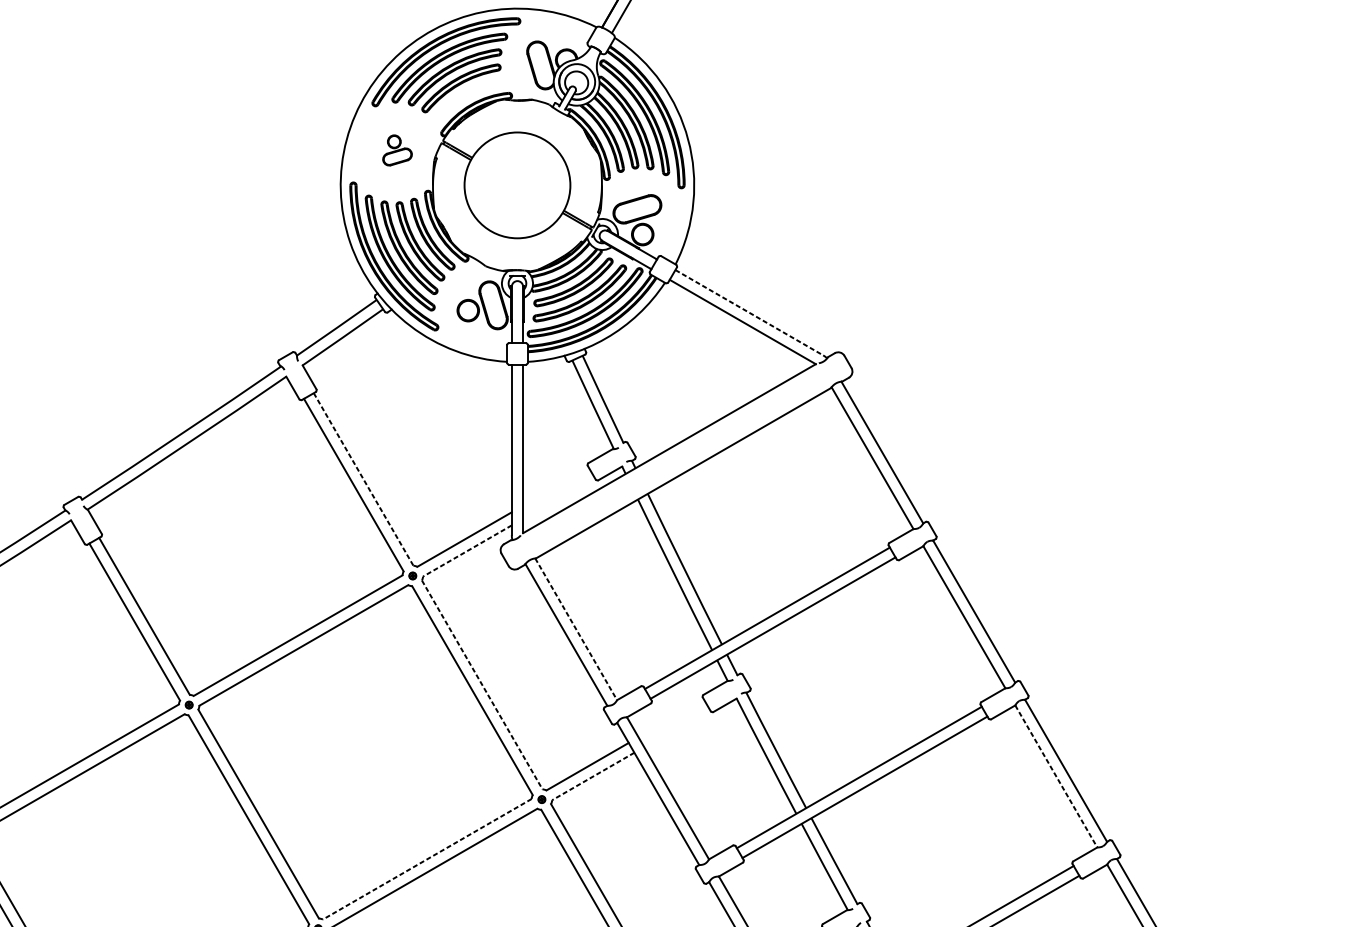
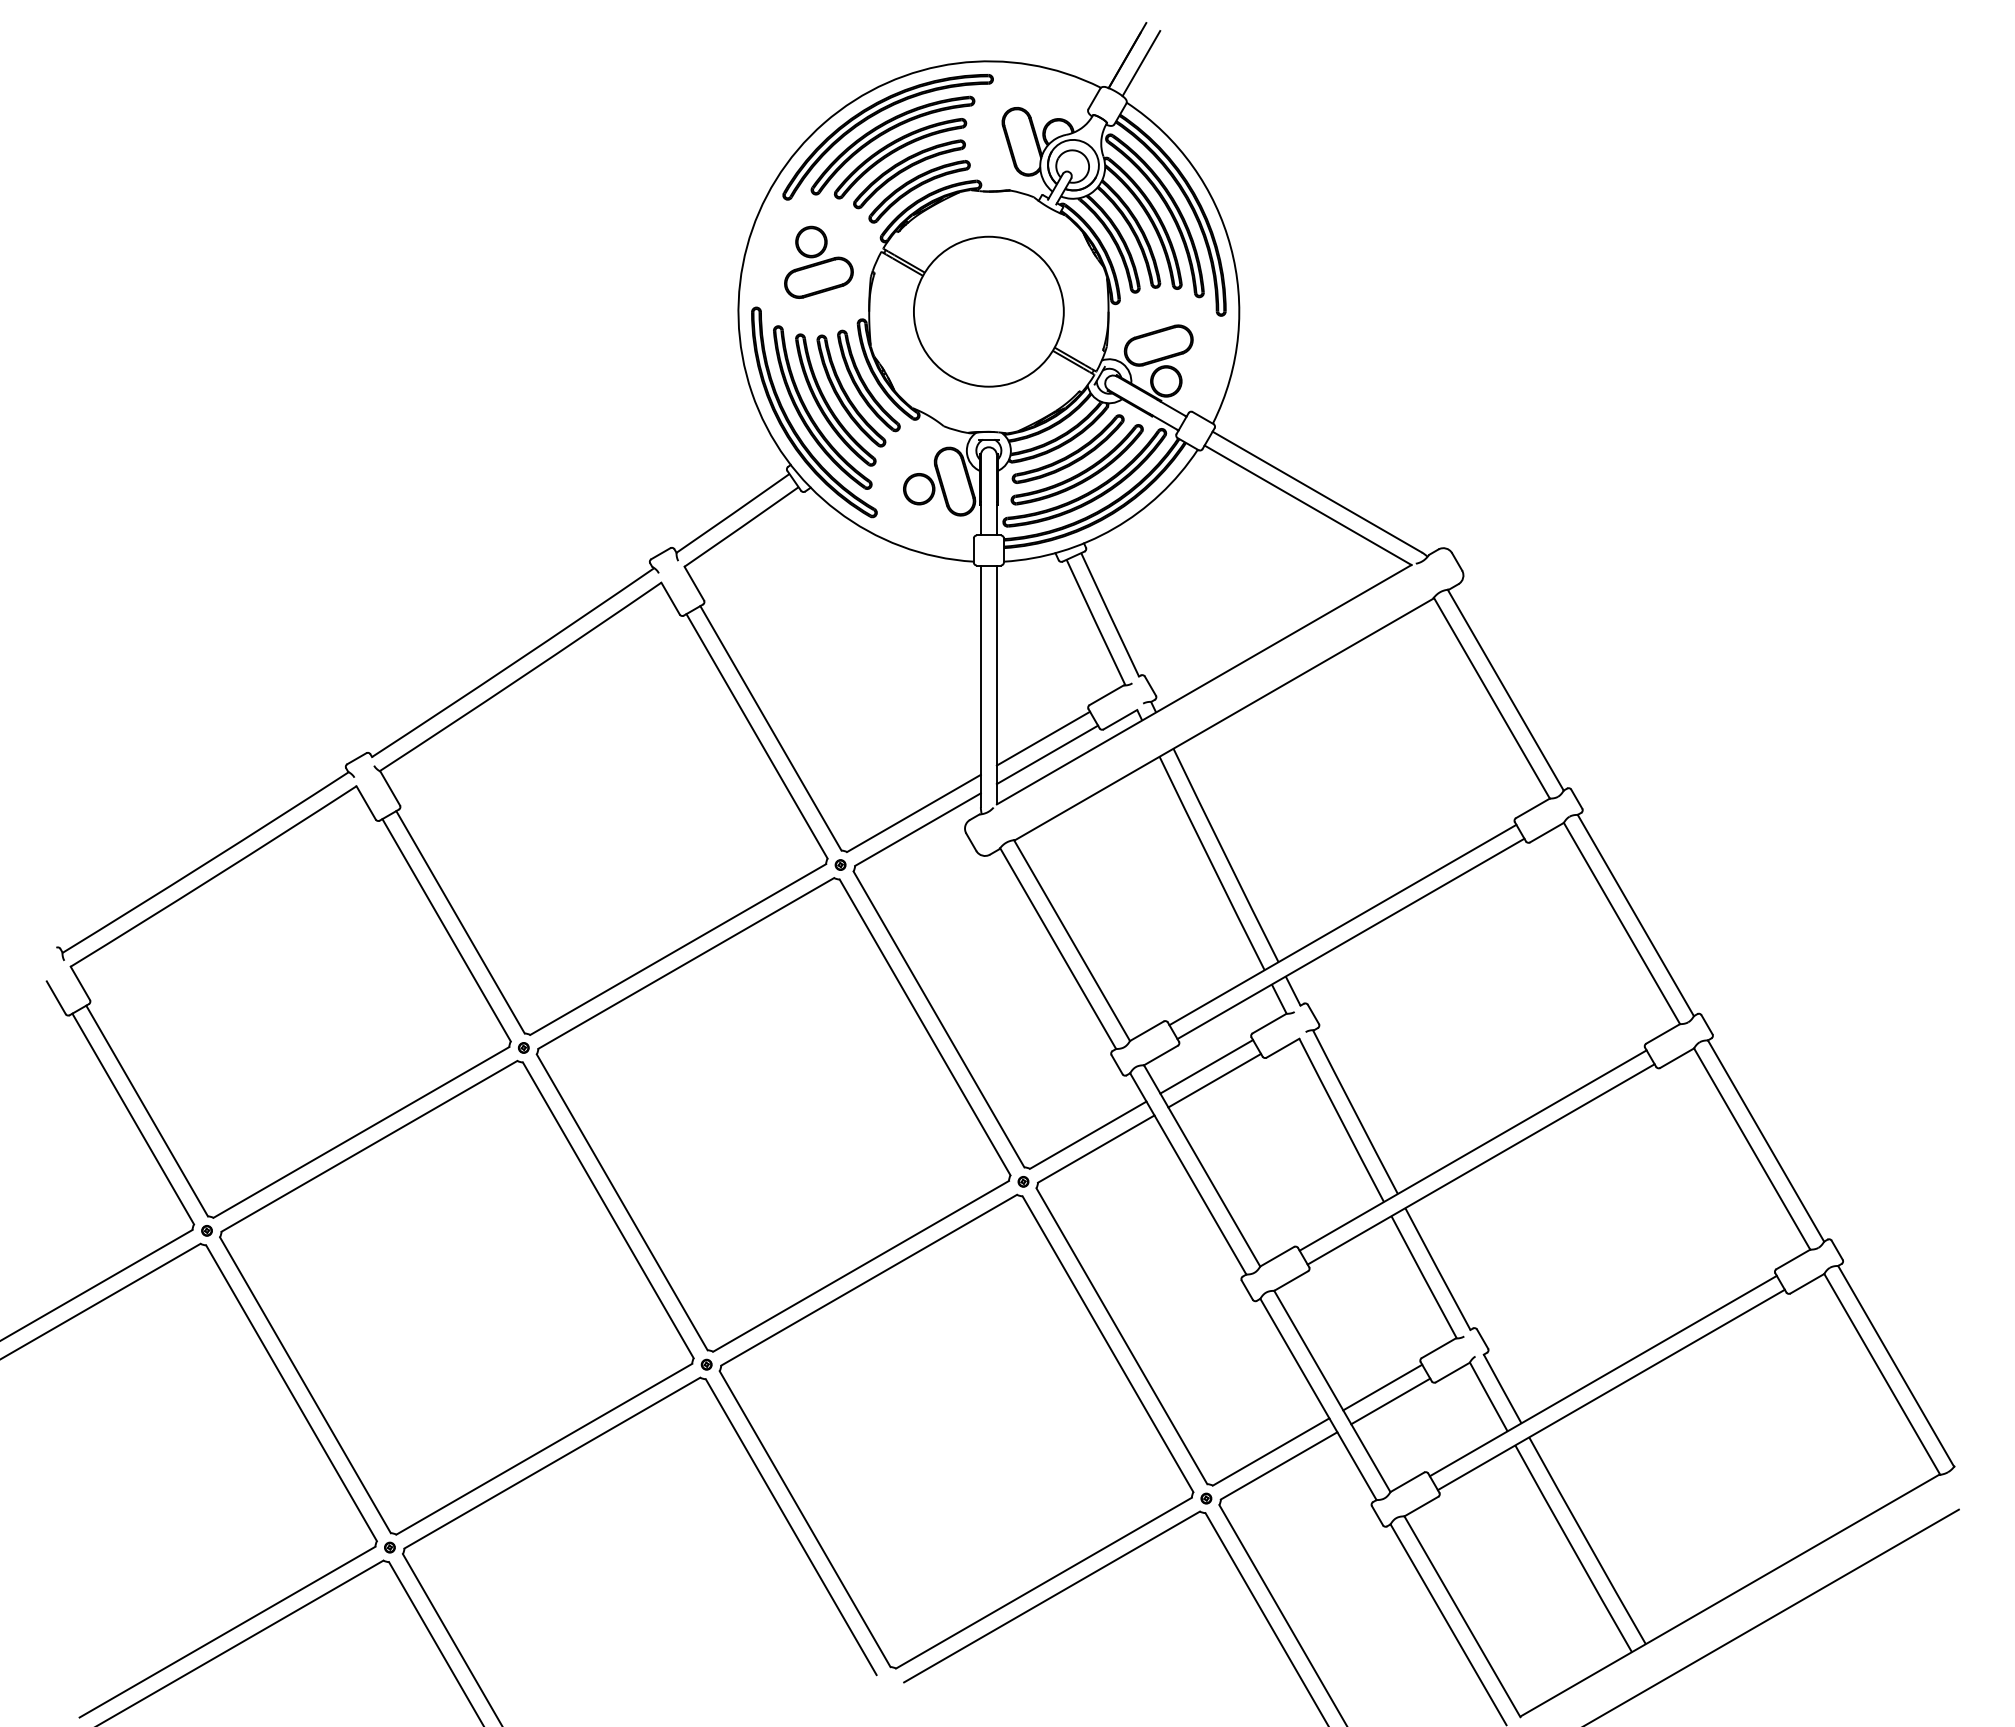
part: (468, 100) -> (919, 191), added
part: (397, 149) -> (818, 261), size x1.67
line: (749, 313) -> (1317, 492), dashed -> solid
line: (364, 479) -> (771, 728), dashed -> solid
line: (556, 486) -> (1043, 738), added
line: (558, 497) -> (1047, 754), added
line: (467, 550) -> (917, 829), dashed -> solid
line: (576, 629) -> (1072, 940), dashed -> solid
line: (482, 685) -> (939, 1019), dashed -> solid
line: (671, 718) -> (1206, 1066), added
line: (676, 728) -> (1214, 1080), added
line: (592, 776) -> (1095, 1149), dashed -> solid
line: (1056, 776) -> (1752, 1149), dashed -> solid
line: (427, 859) -> (861, 1266), dashed -> solid

